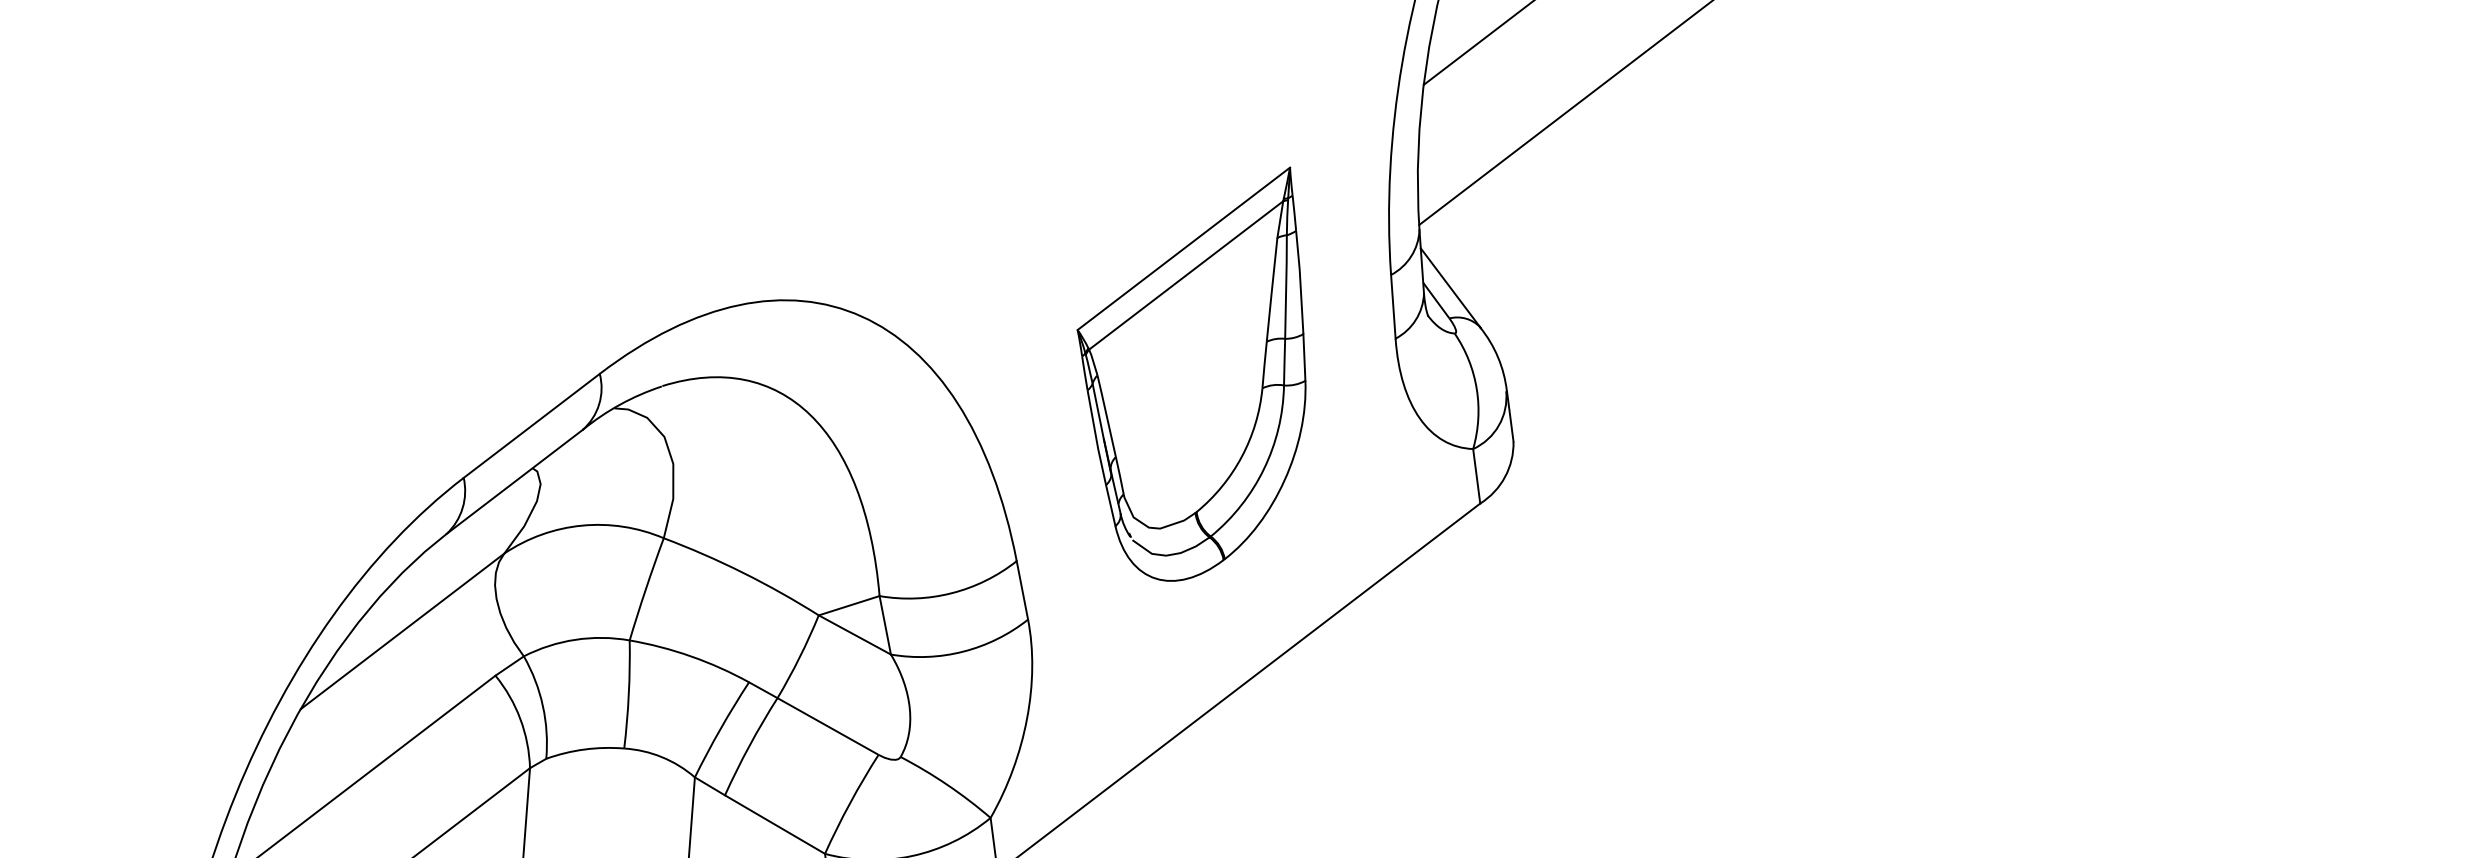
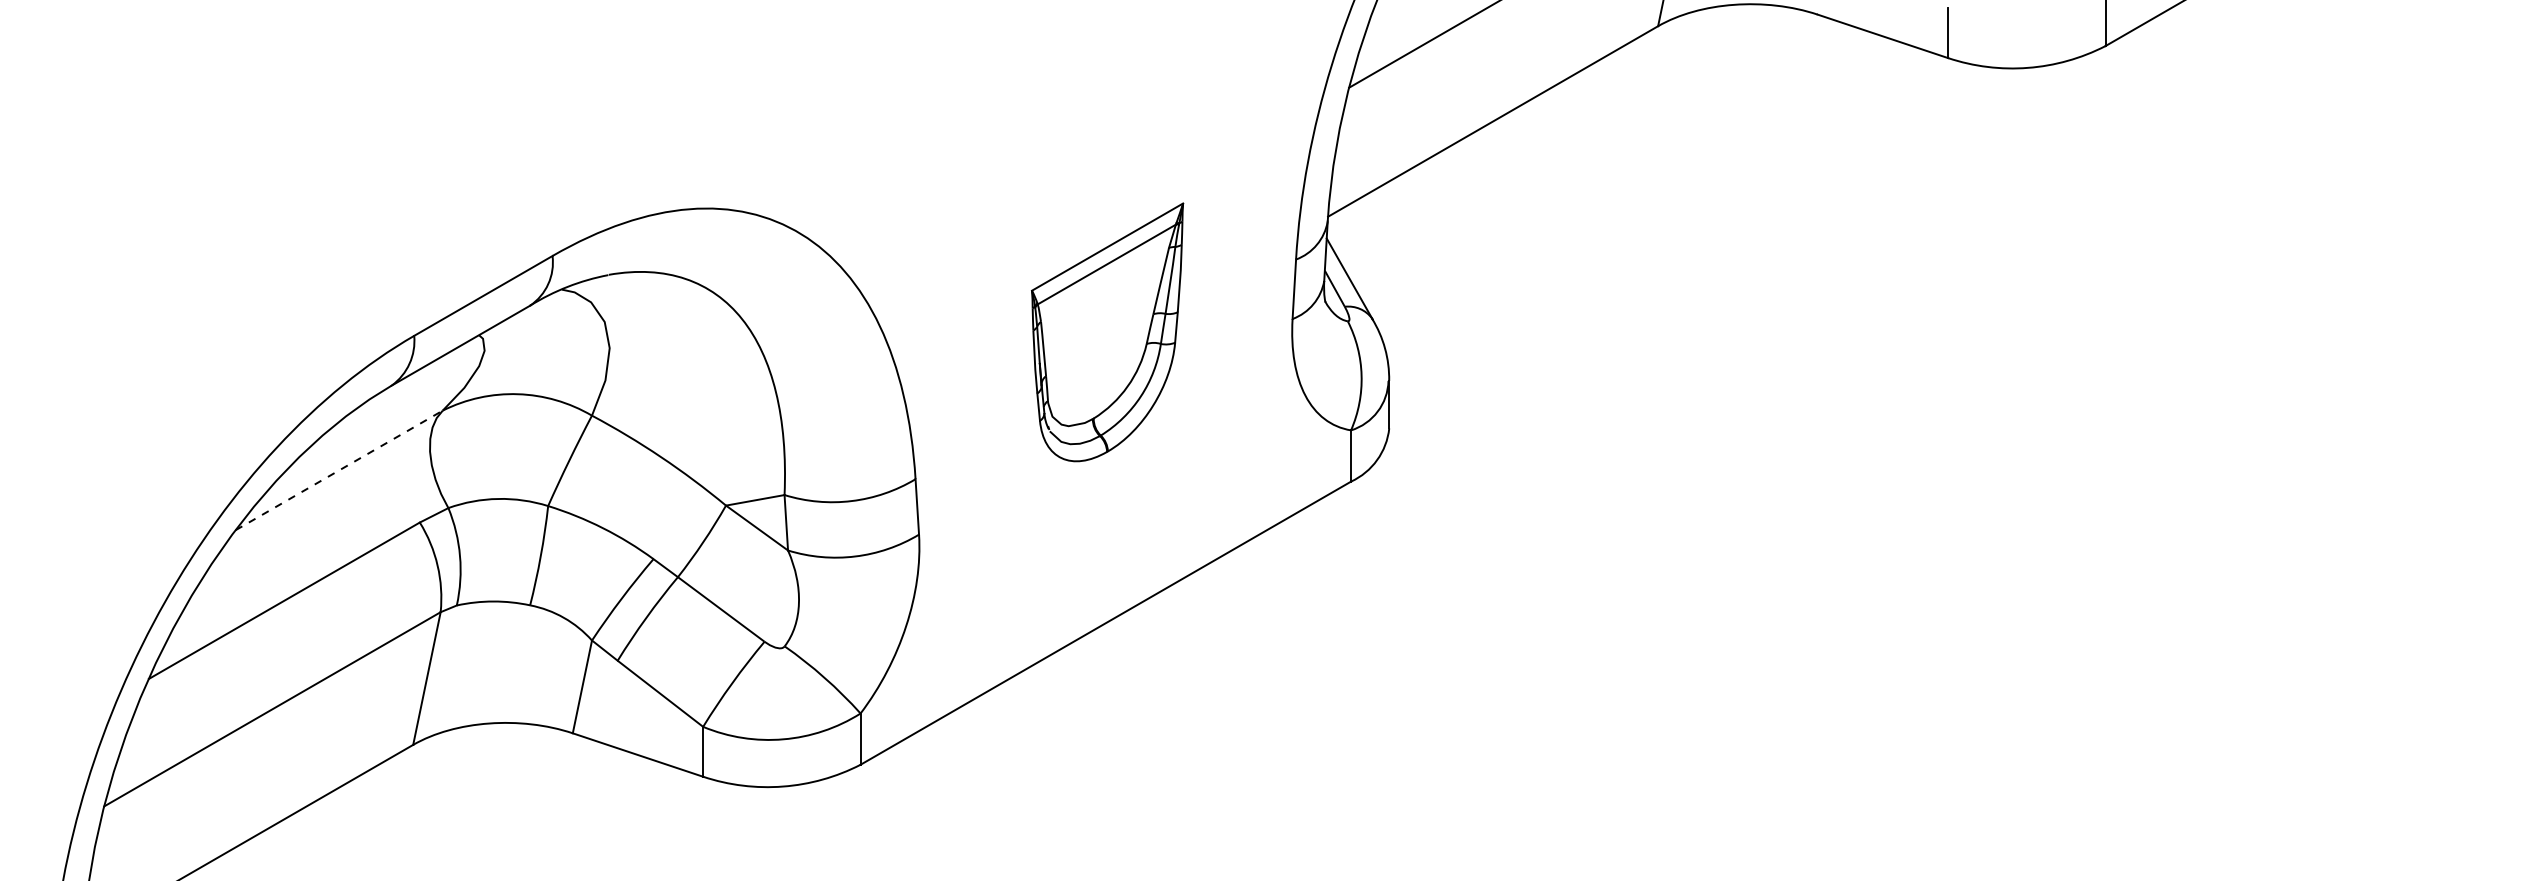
part: (1200, 378) -> (1107, 332), size x0.7
line: (402, 631) -> (339, 470), solid -> dashed

